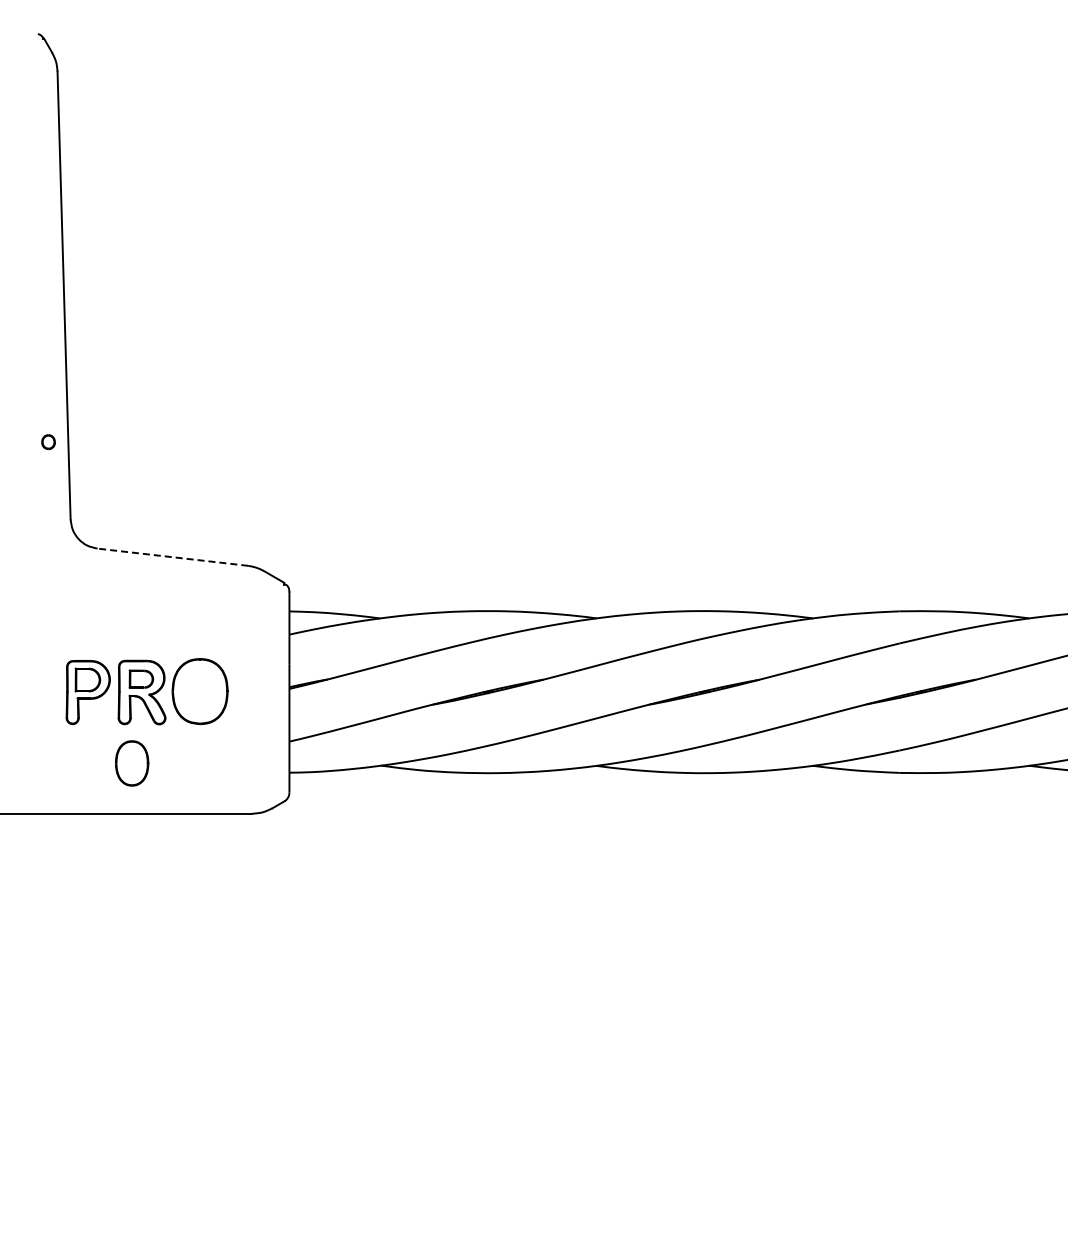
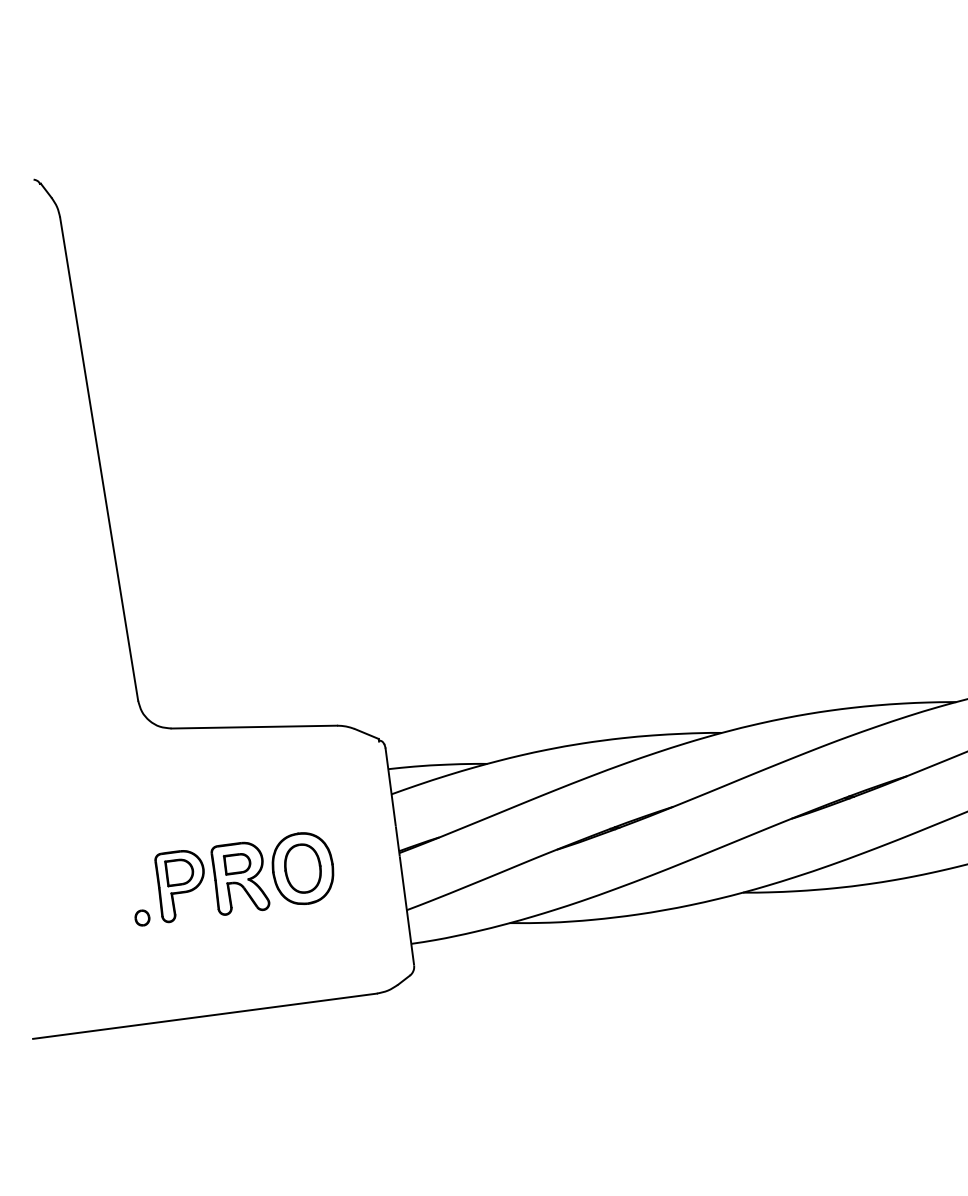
part: (48, 441) -> (142, 917), moved
line: (172, 557) -> (253, 727), dashed -> solid
part: (132, 763) -> (303, 868), moved

